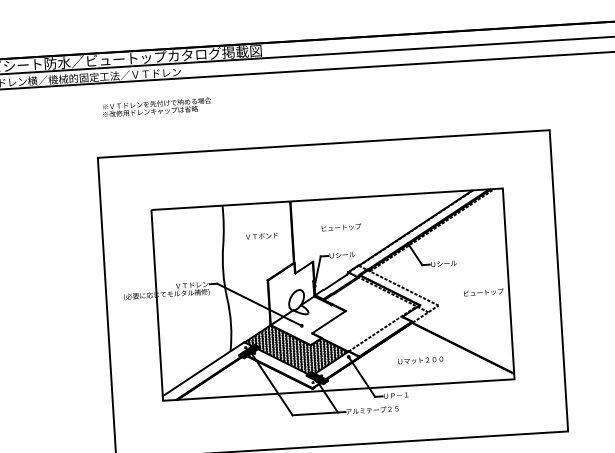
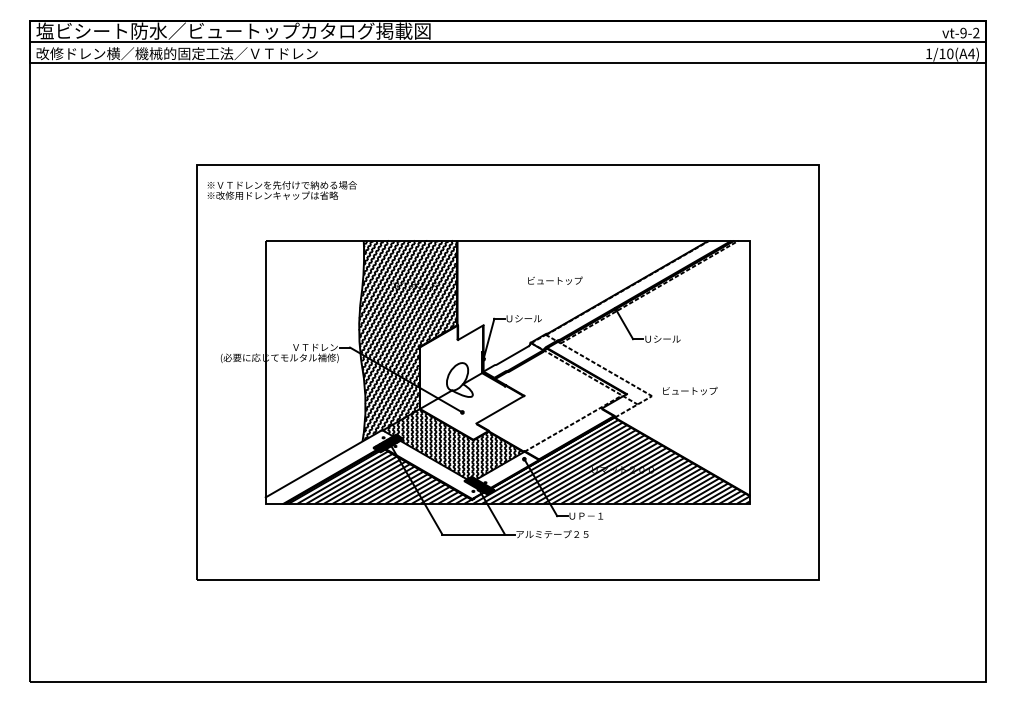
text: (156, 107) -> (281, 190), moved
text: (341, 227) -> (555, 280), moved
hatch: (259, 276) -> (408, 340), added
text: (483, 292) -> (690, 390), moved
hatch: (345, 358) -> (519, 461), added

